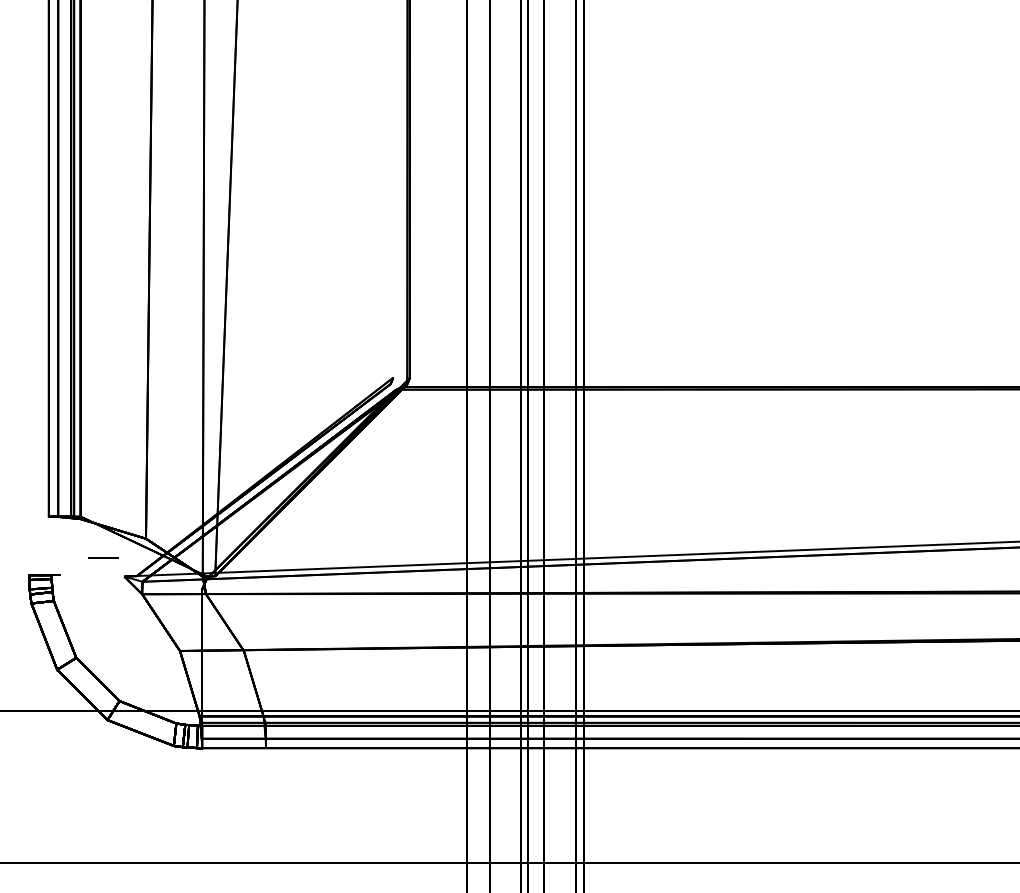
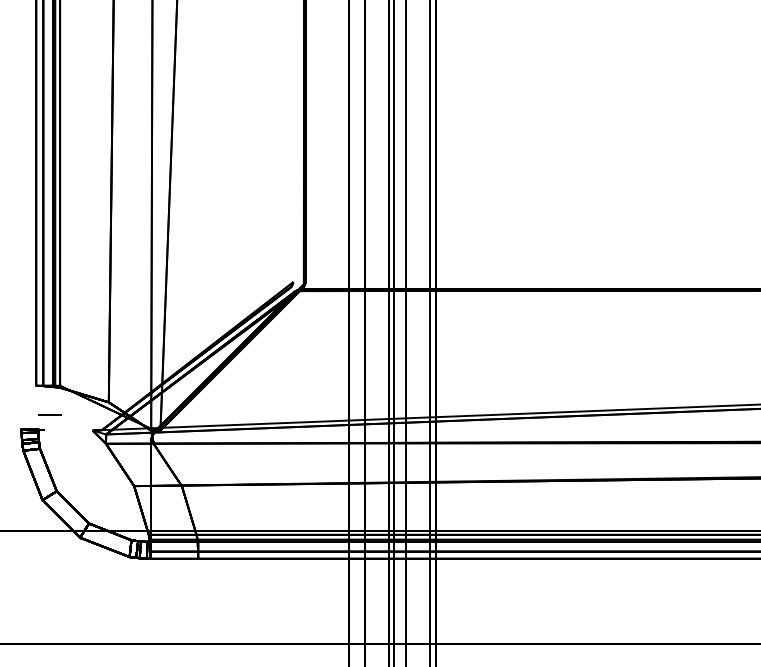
line: (103, 557) -> (50, 414), moved

